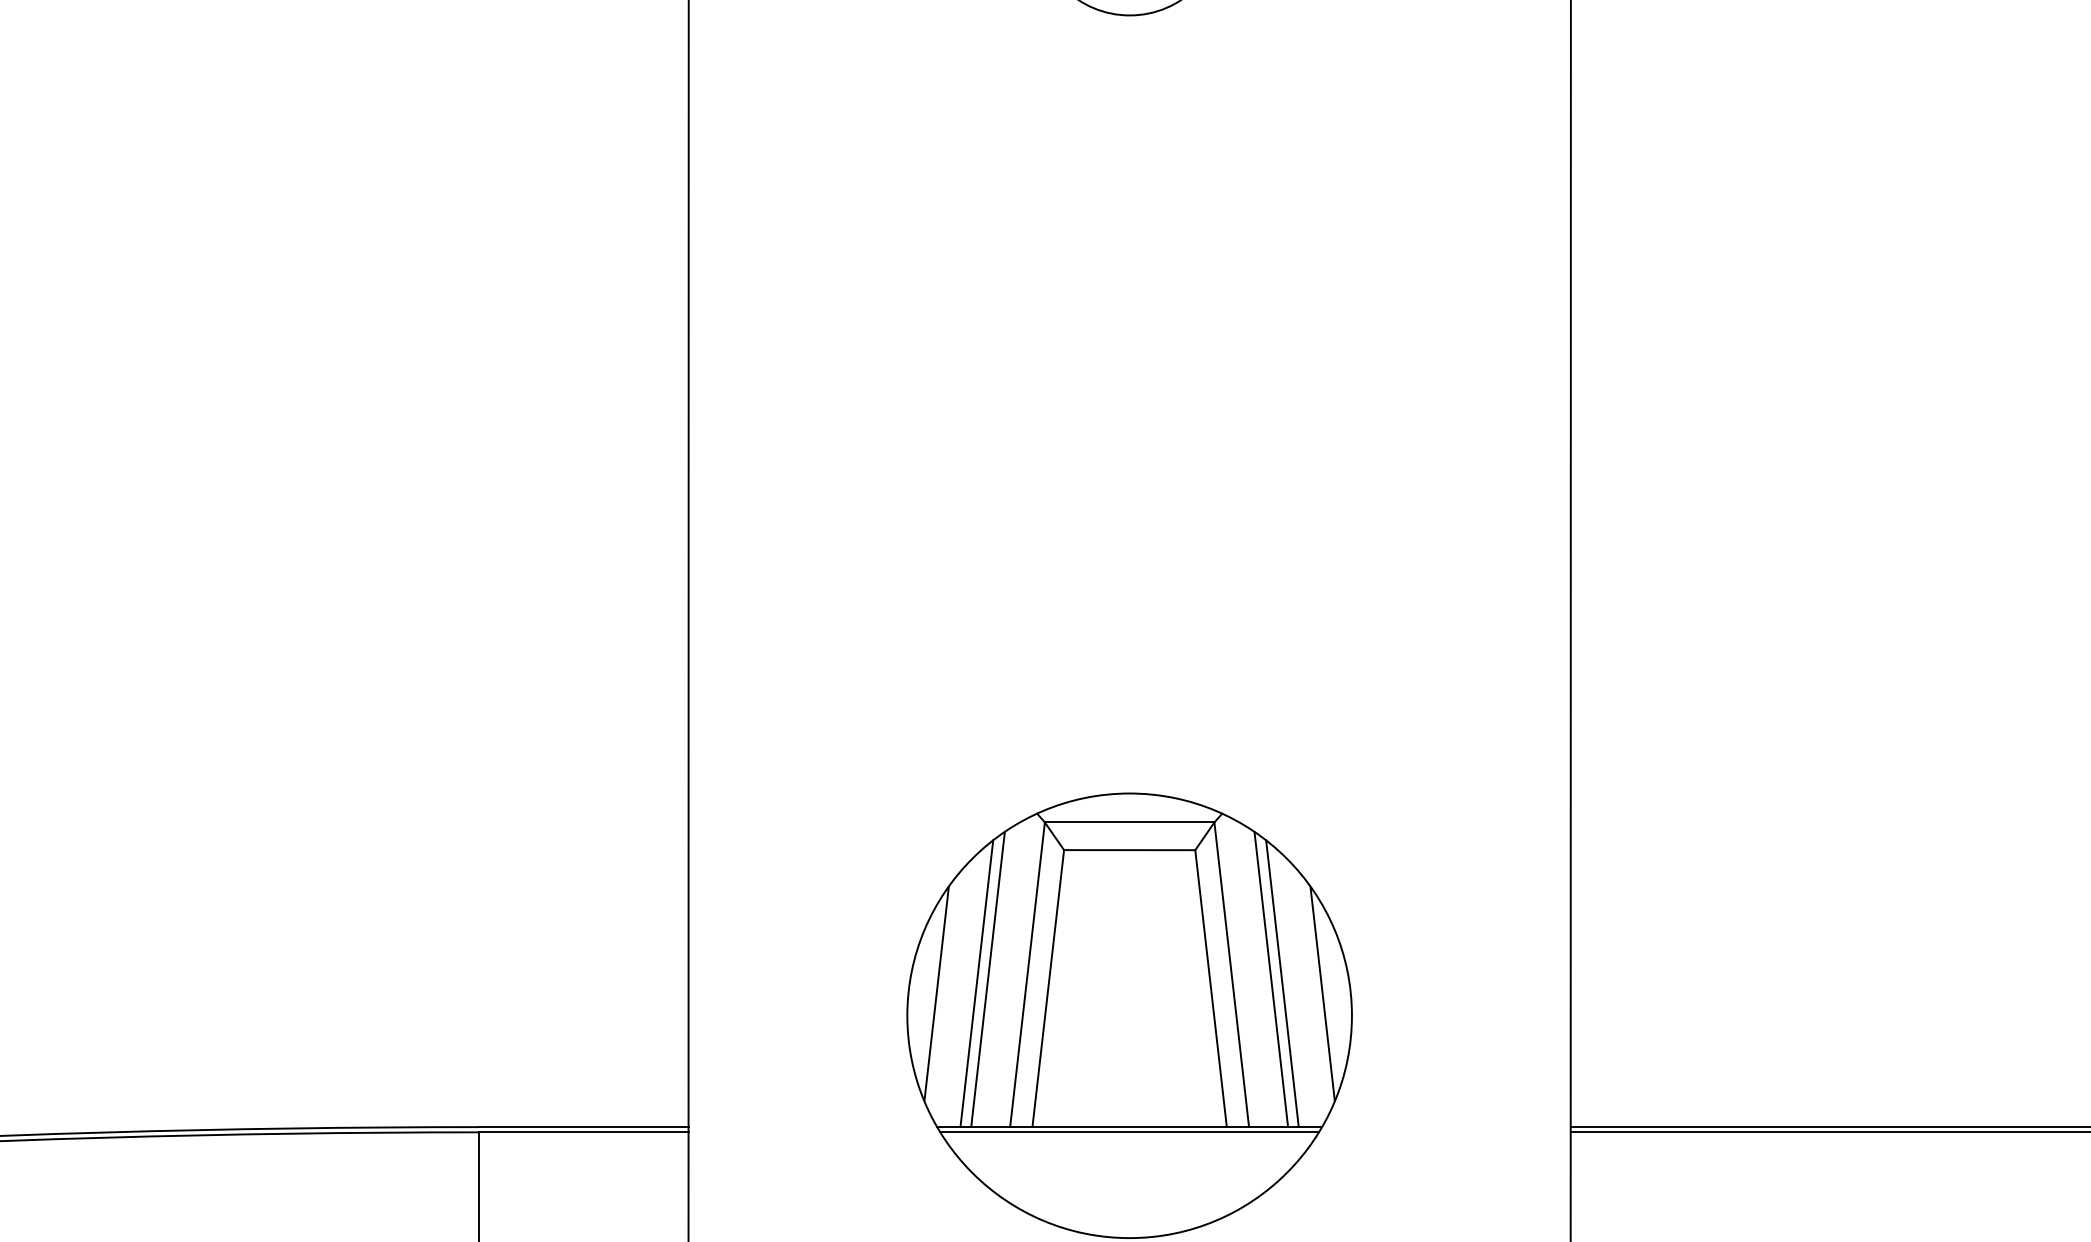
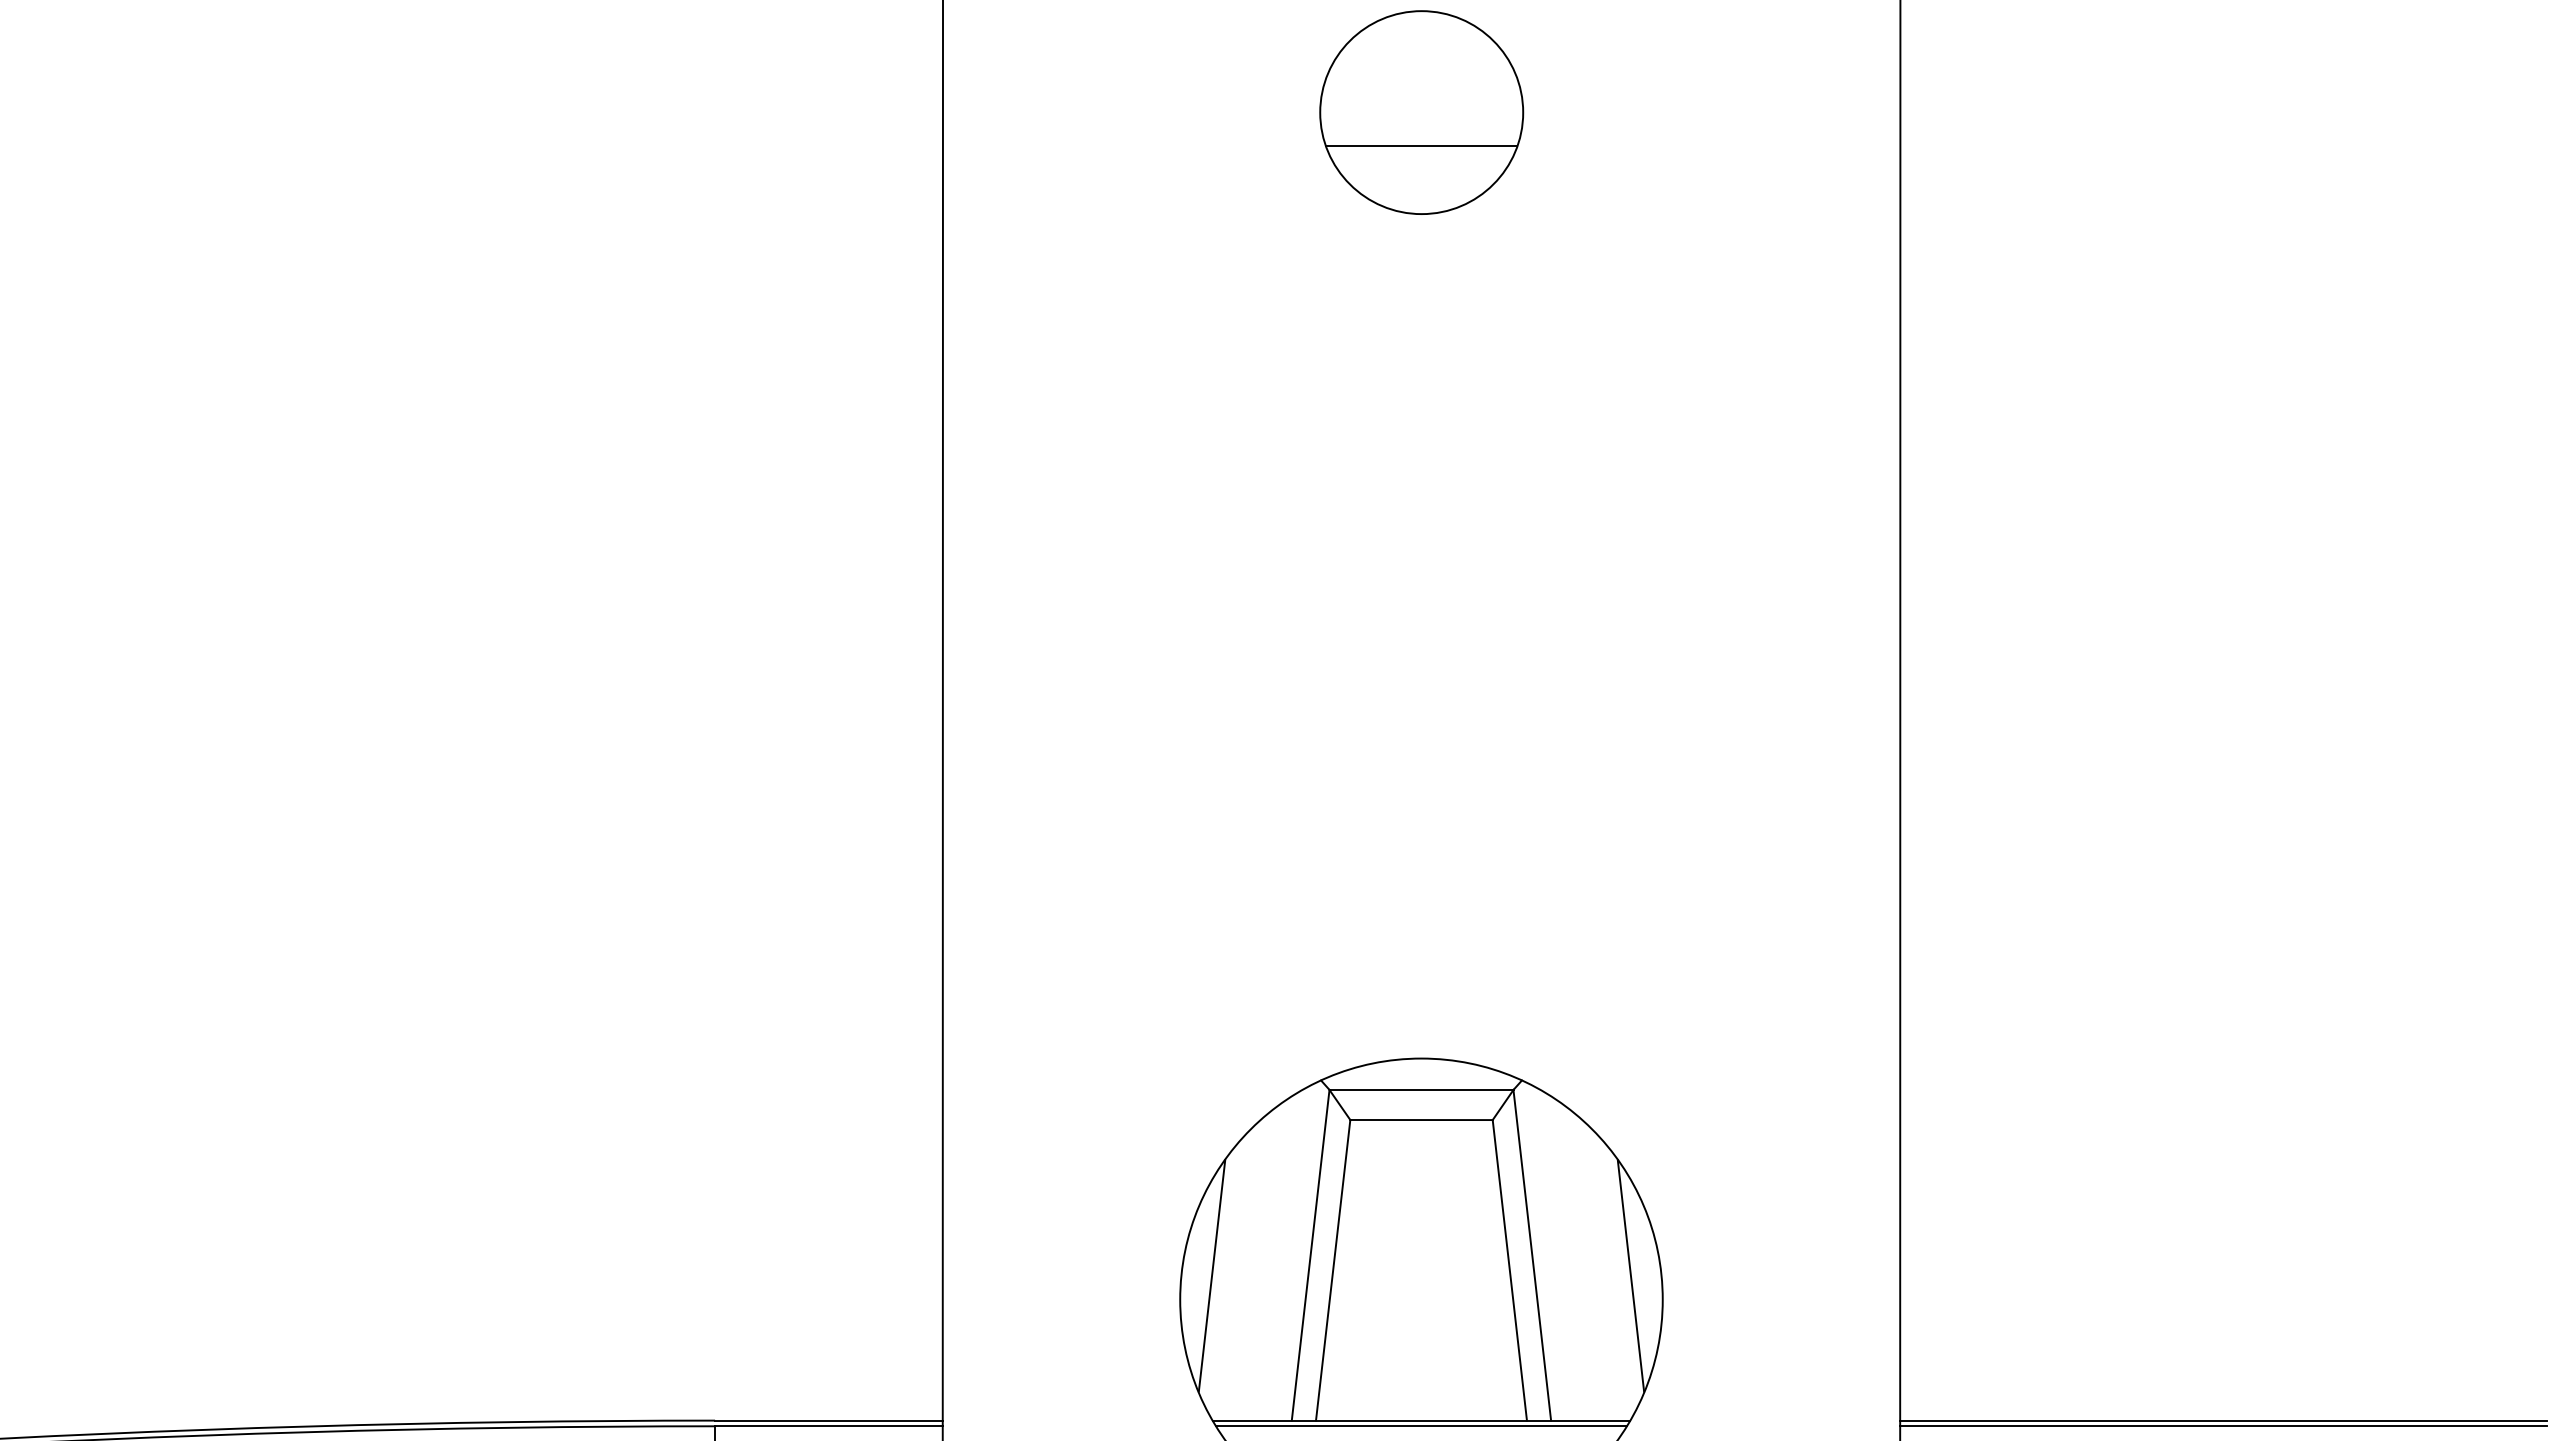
line: (987, 979) -> (1267, 1260), removed
line: (1270, 979) -> (1574, 1260), removed
line: (976, 983) -> (1255, 1264), removed
line: (1282, 983) -> (1587, 1264), removed

